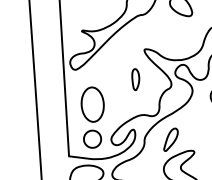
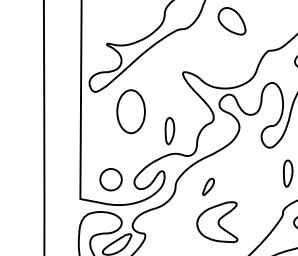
part: (135, 79) -> (169, 131), moved
part: (92, 104) -> (130, 111), moved
part: (170, 139) -> (208, 186), size x0.6

